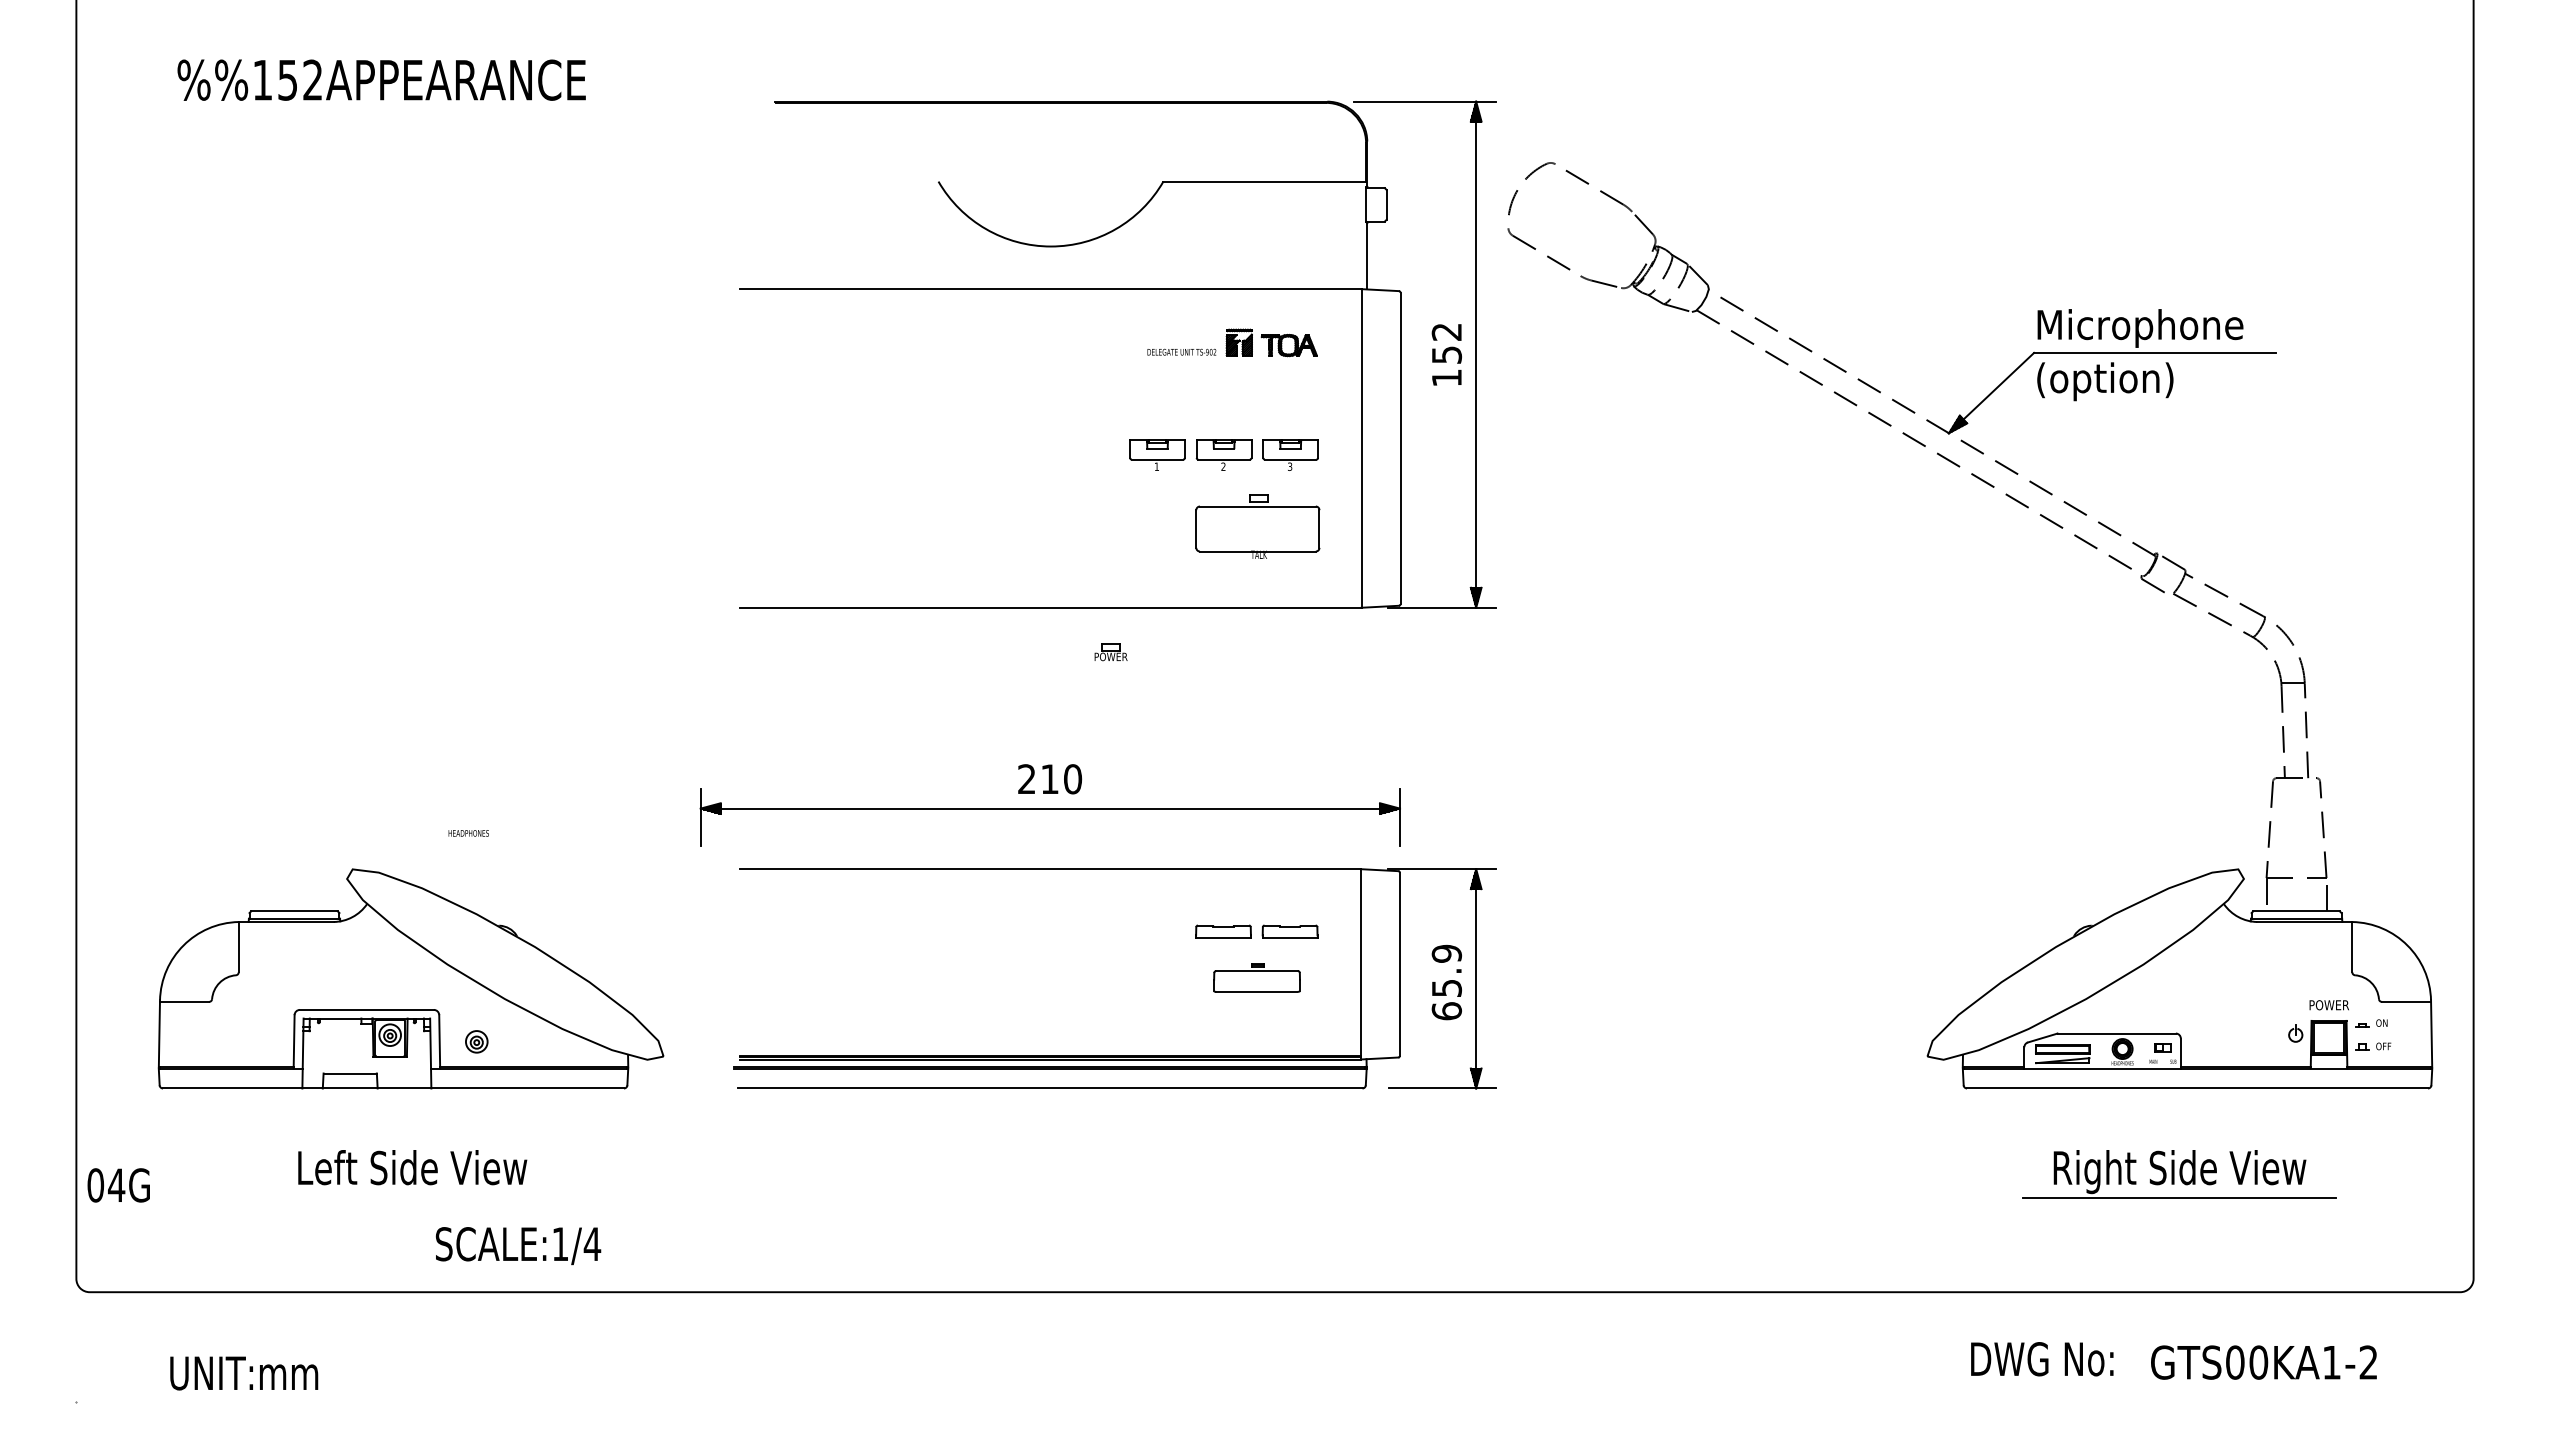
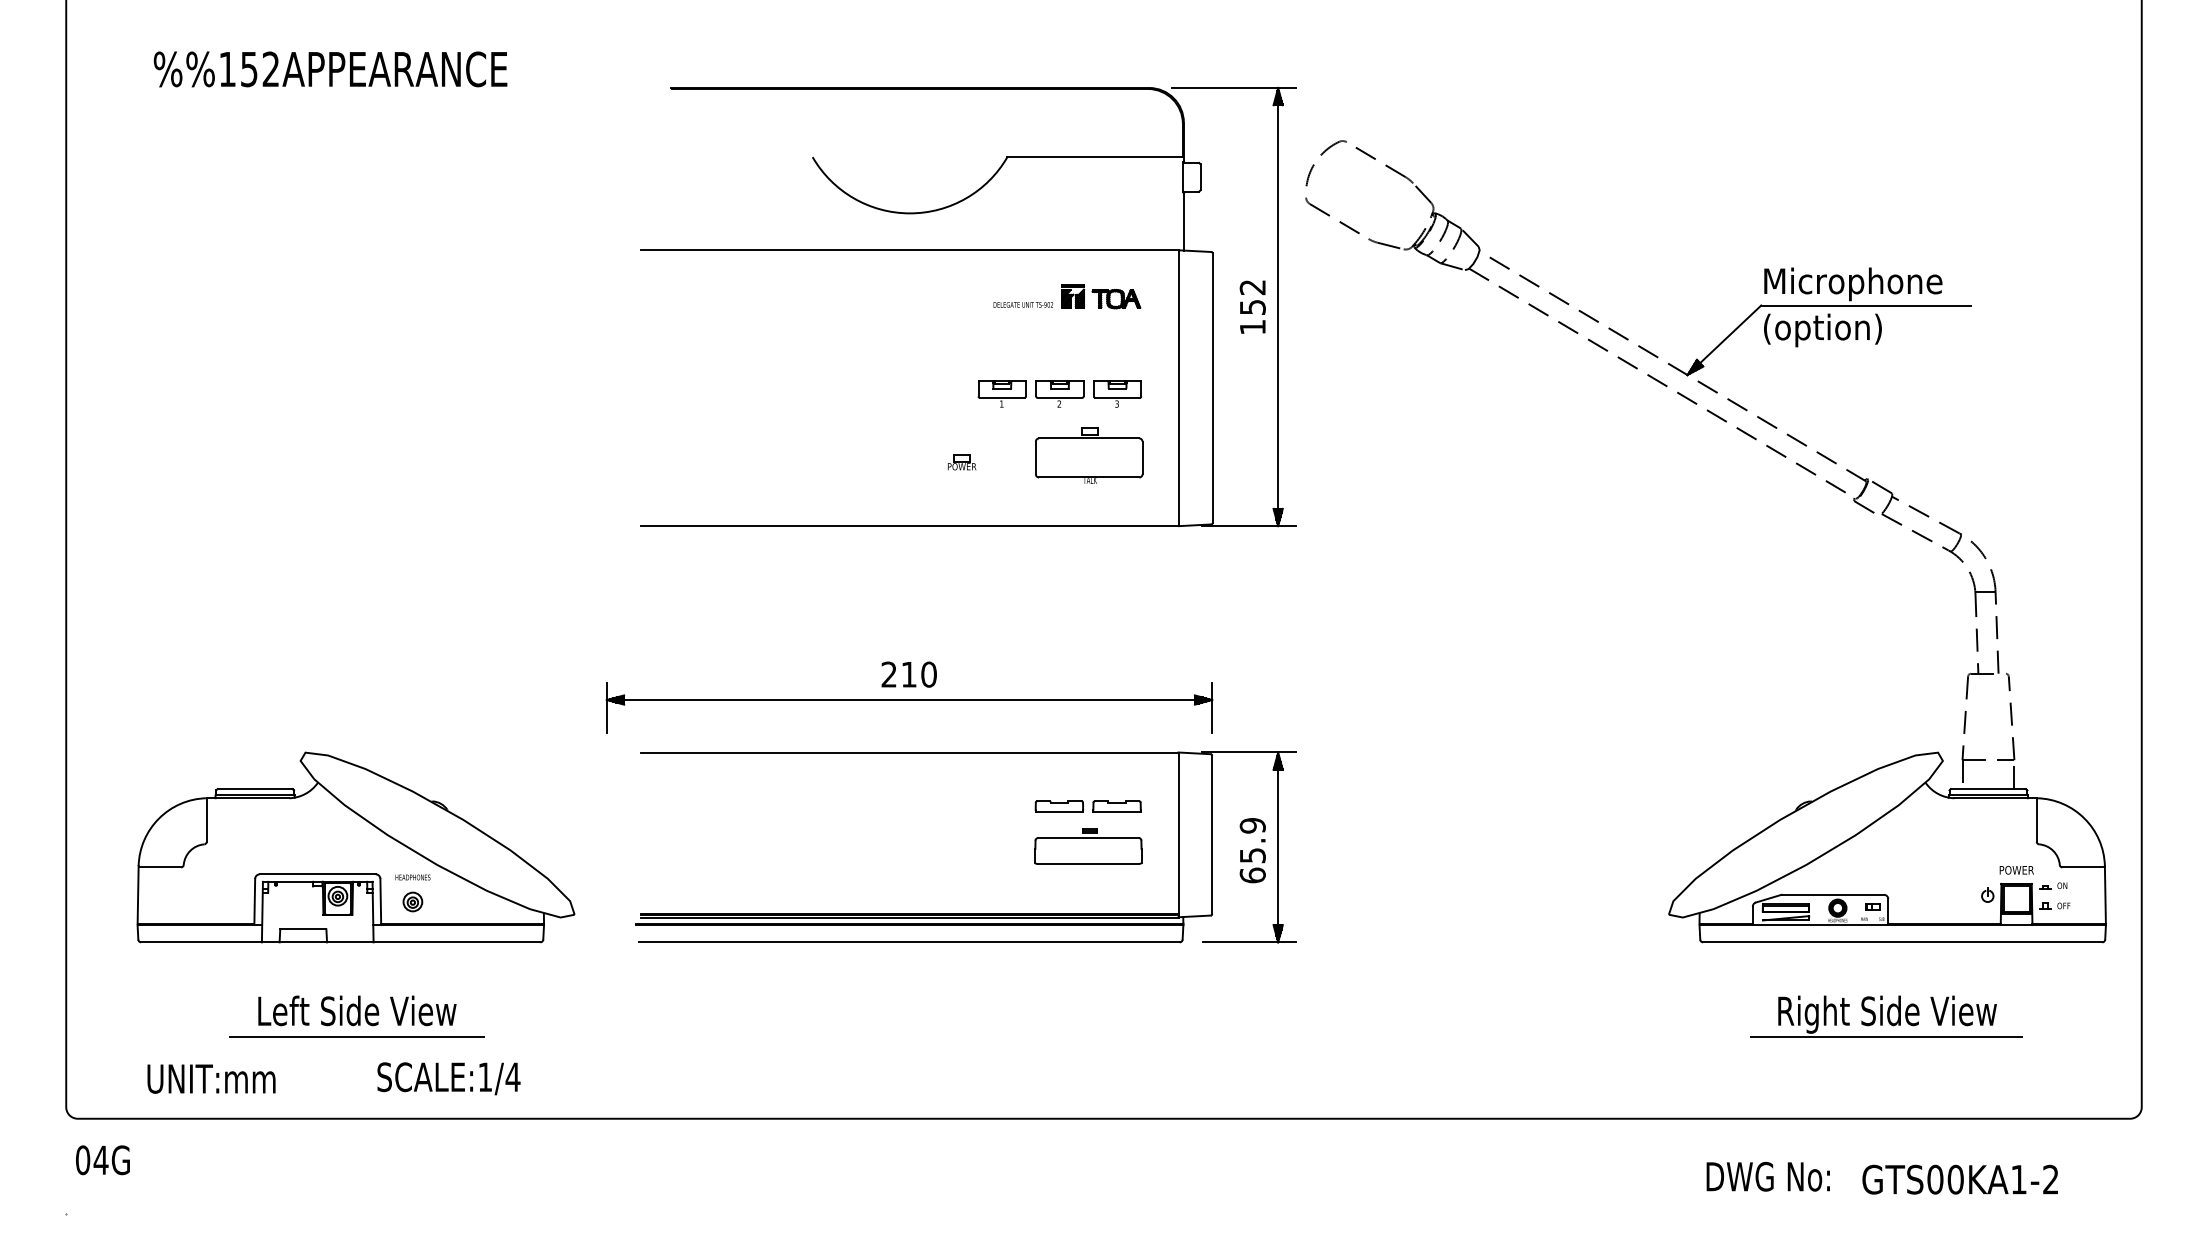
part: (1111, 652) -> (962, 462), moved
text: (468, 833) -> (412, 877), moved
part: (1257, 977) -> (1088, 846), size x1.43
text: (118, 1185) -> (102, 1160), moved
line: (411, 1198) -> (356, 1037), added
text: (244, 1372) -> (211, 1078), moved

